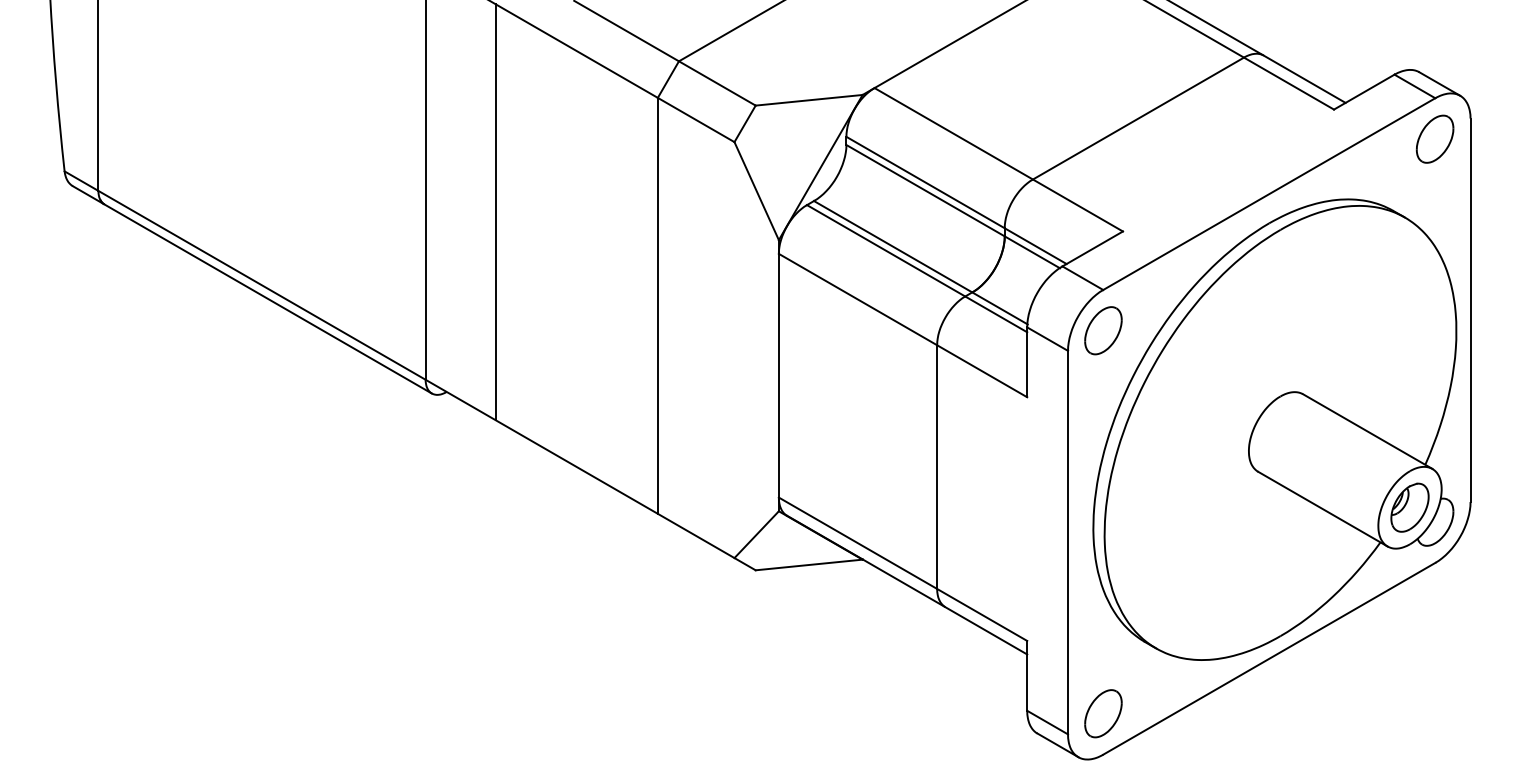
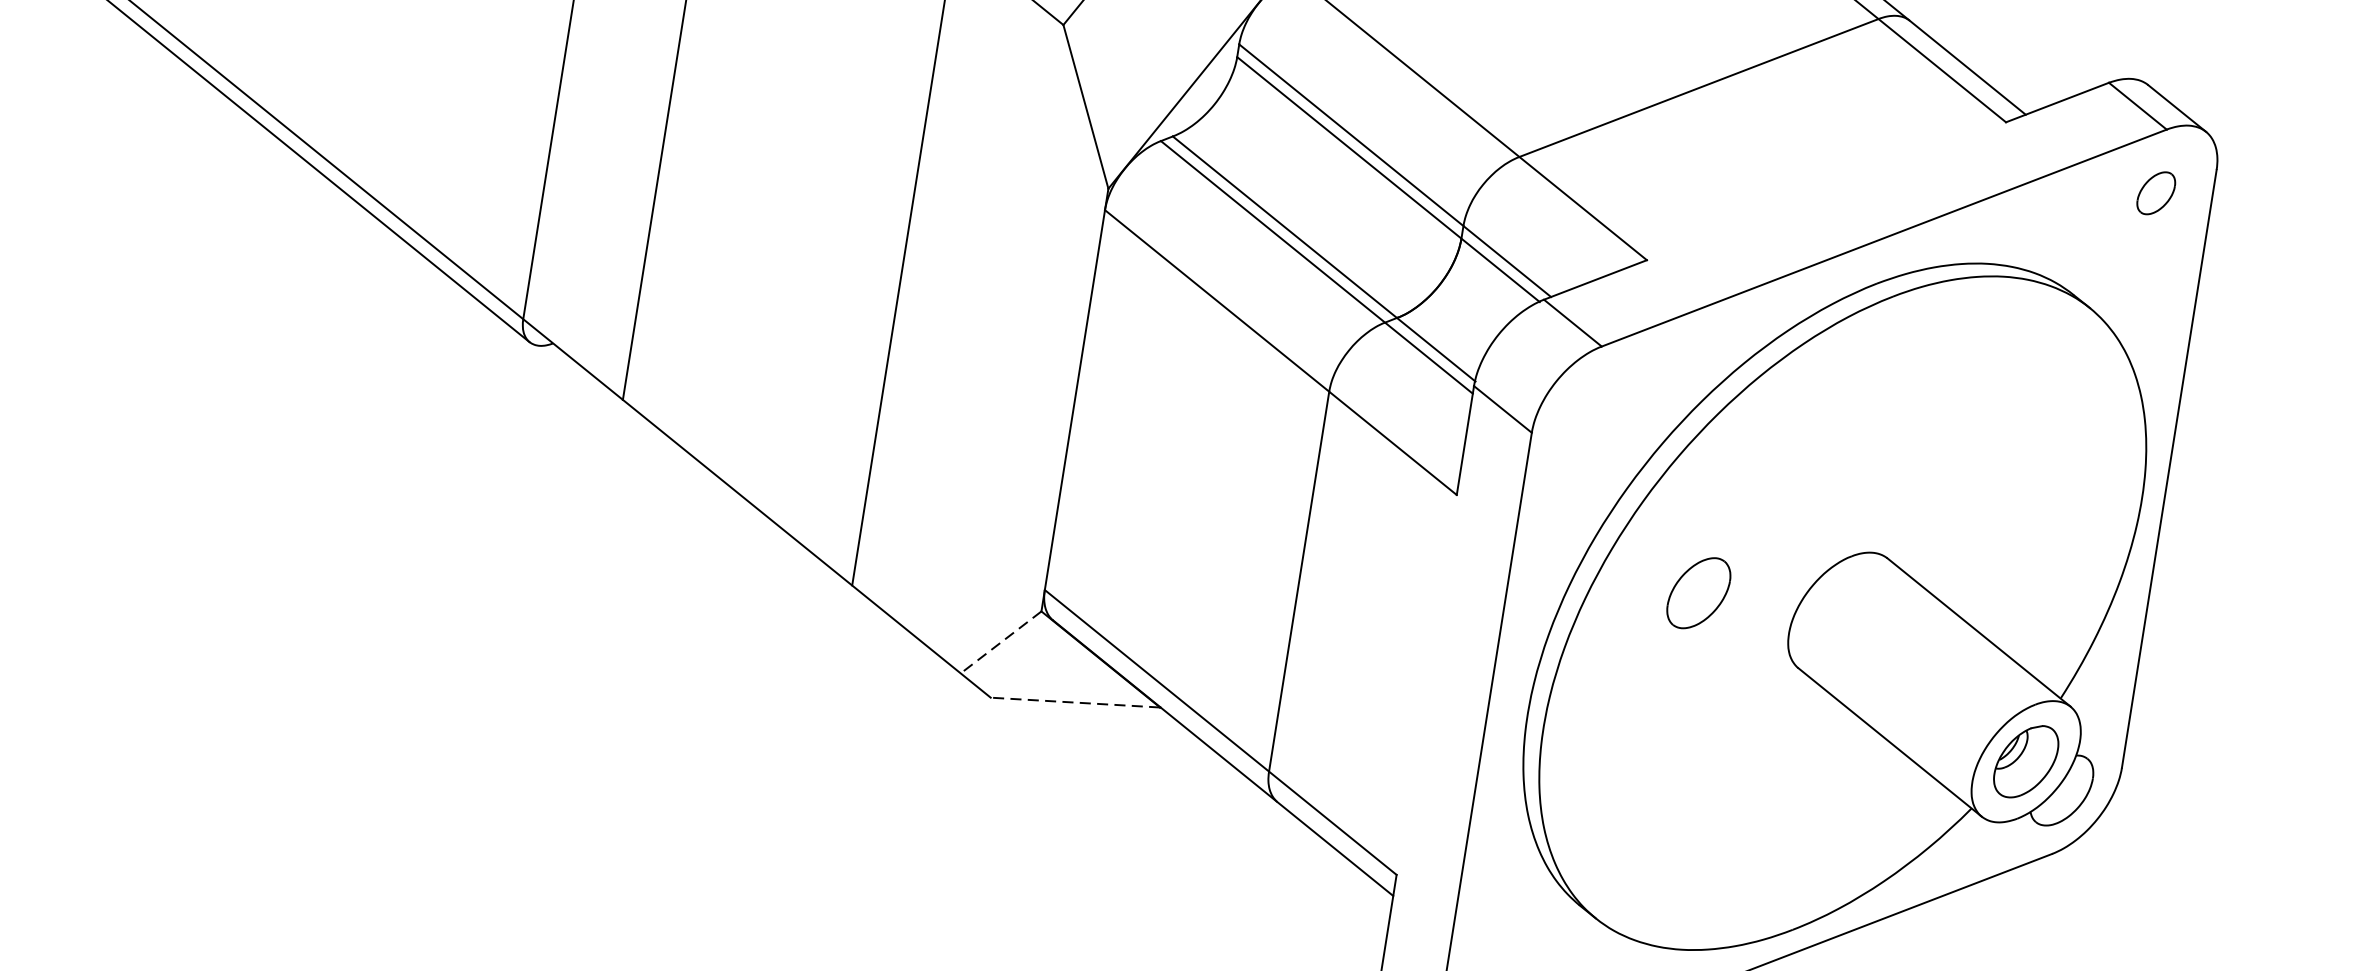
part: (1434, 138) -> (2155, 192), size x0.6
part: (1103, 330) -> (1698, 592), moved
line: (756, 535) -> (1000, 643), solid -> dashed
line: (809, 564) -> (1076, 701), solid -> dashed

